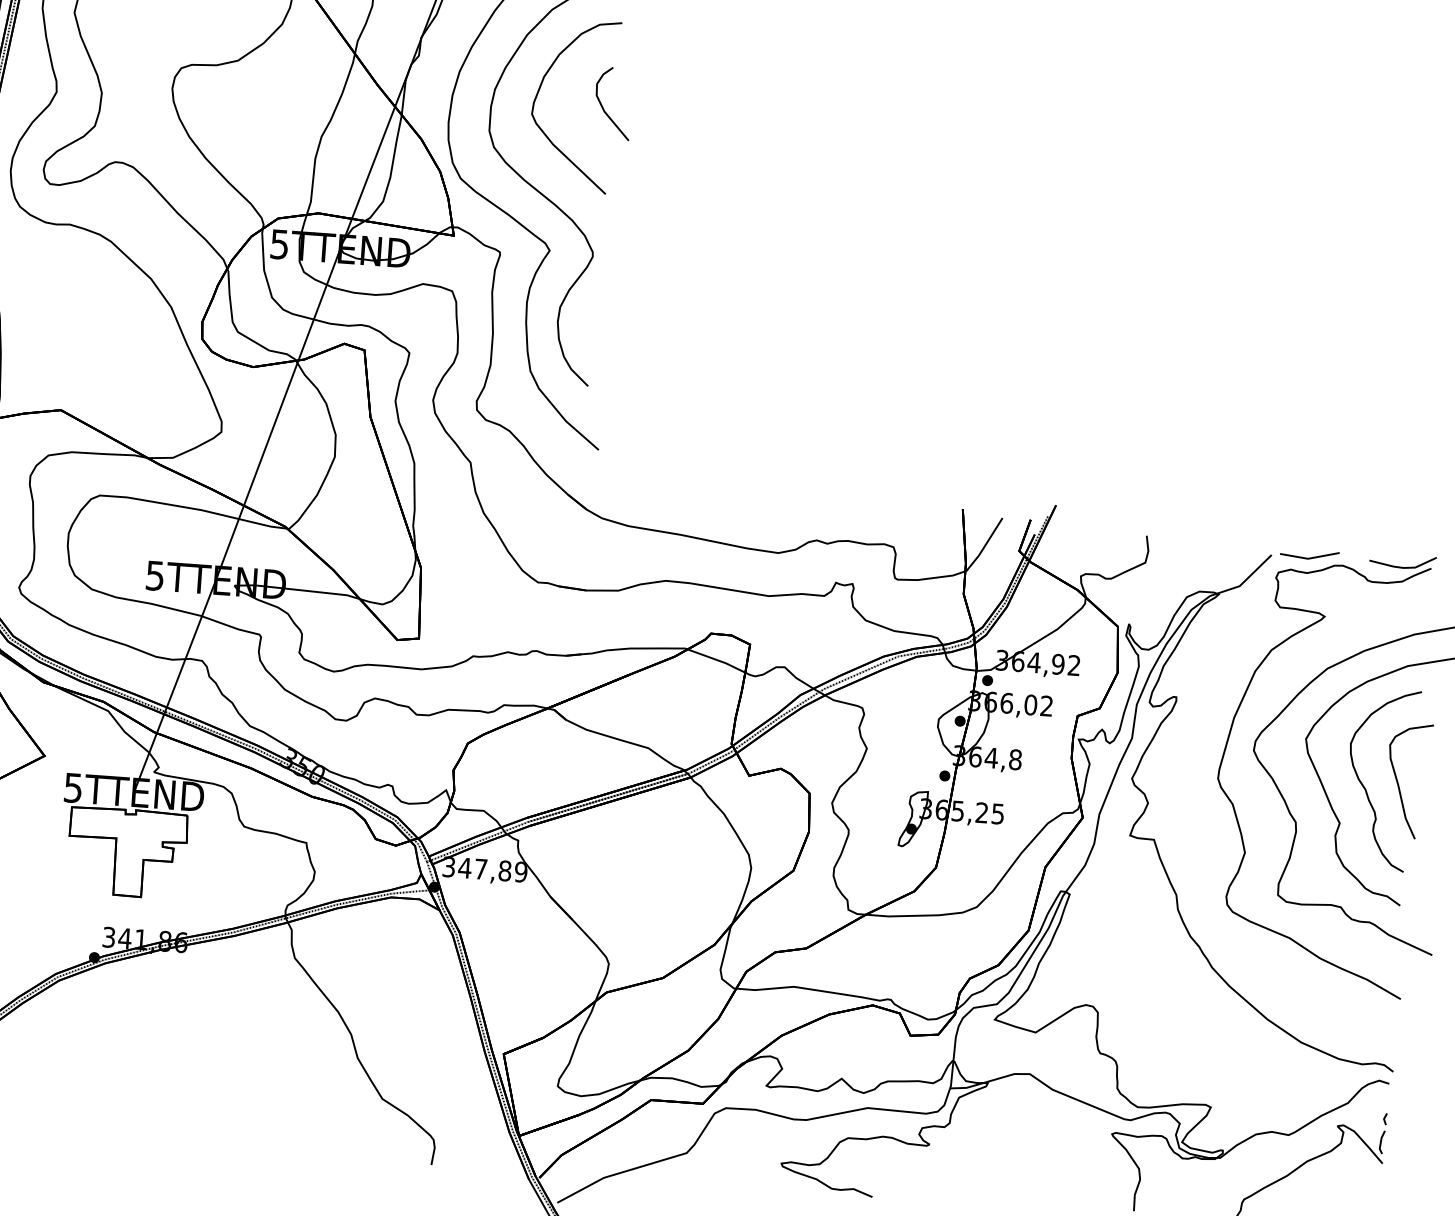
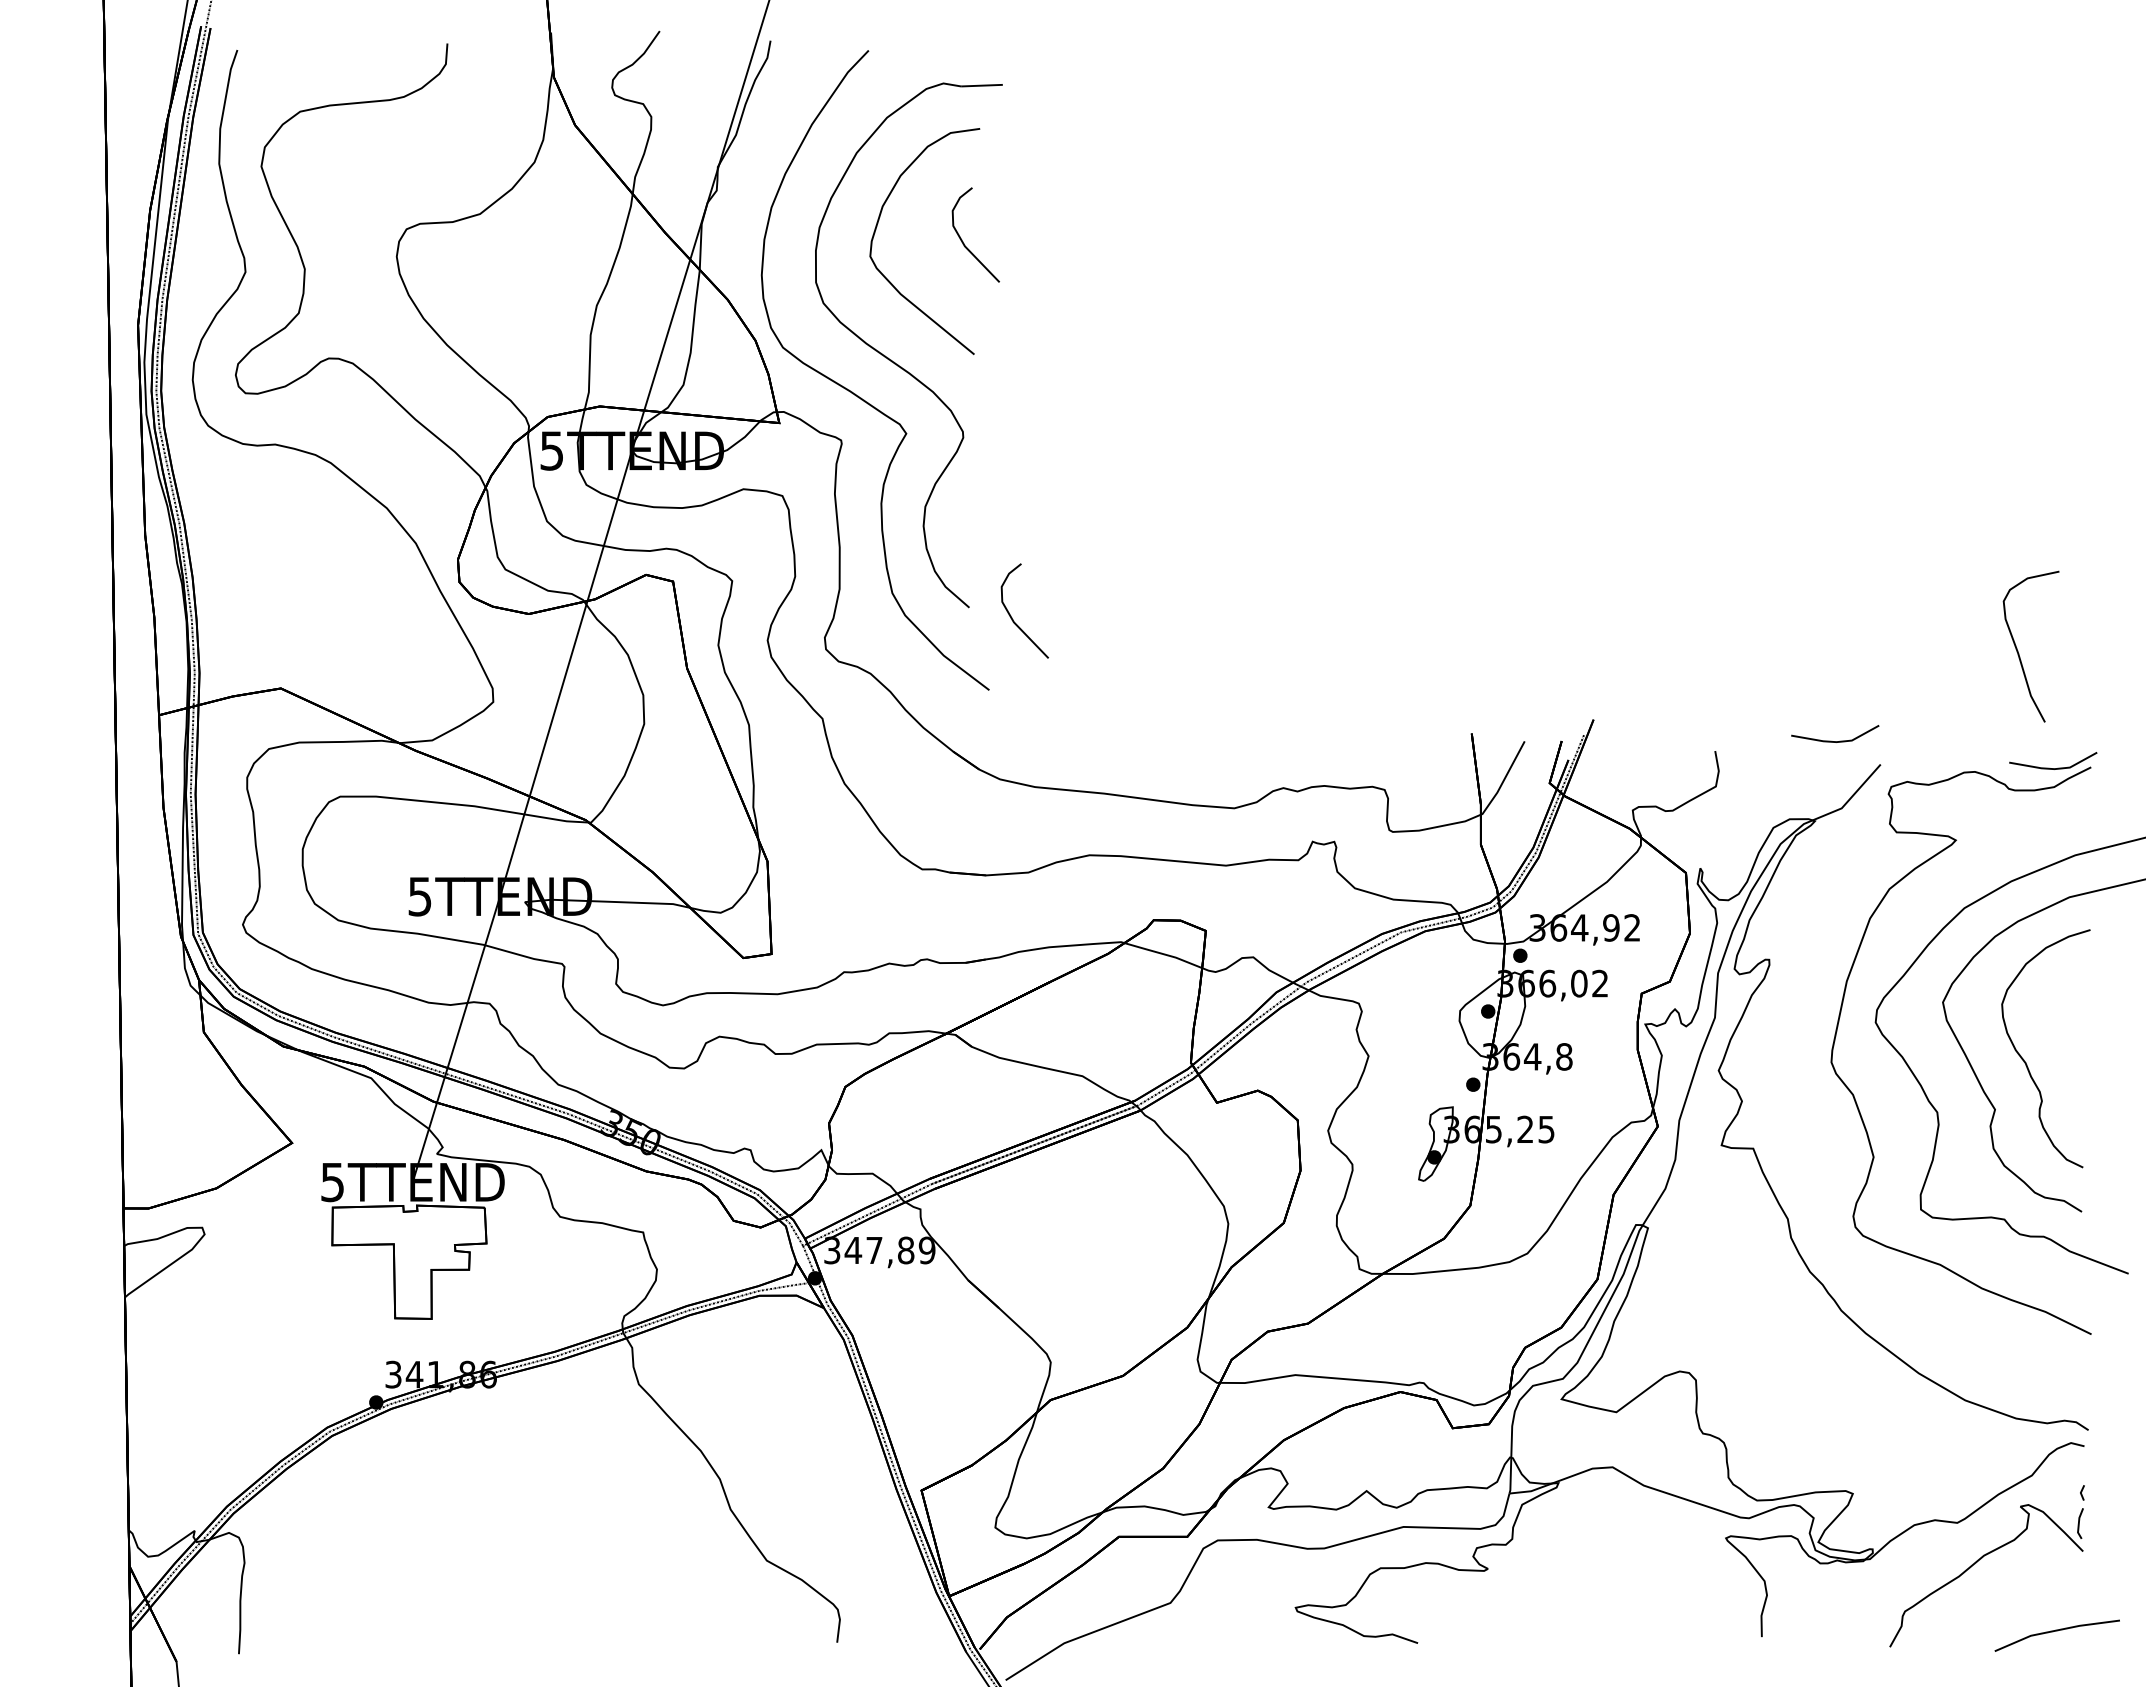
curve: (620, 396) -> (1012, 617), added
line: (1238, 535) -> (1835, 741), added
line: (1309, 557) -> (1930, 764), removed
curve: (1398, 783) -> (2018, 650), moved

